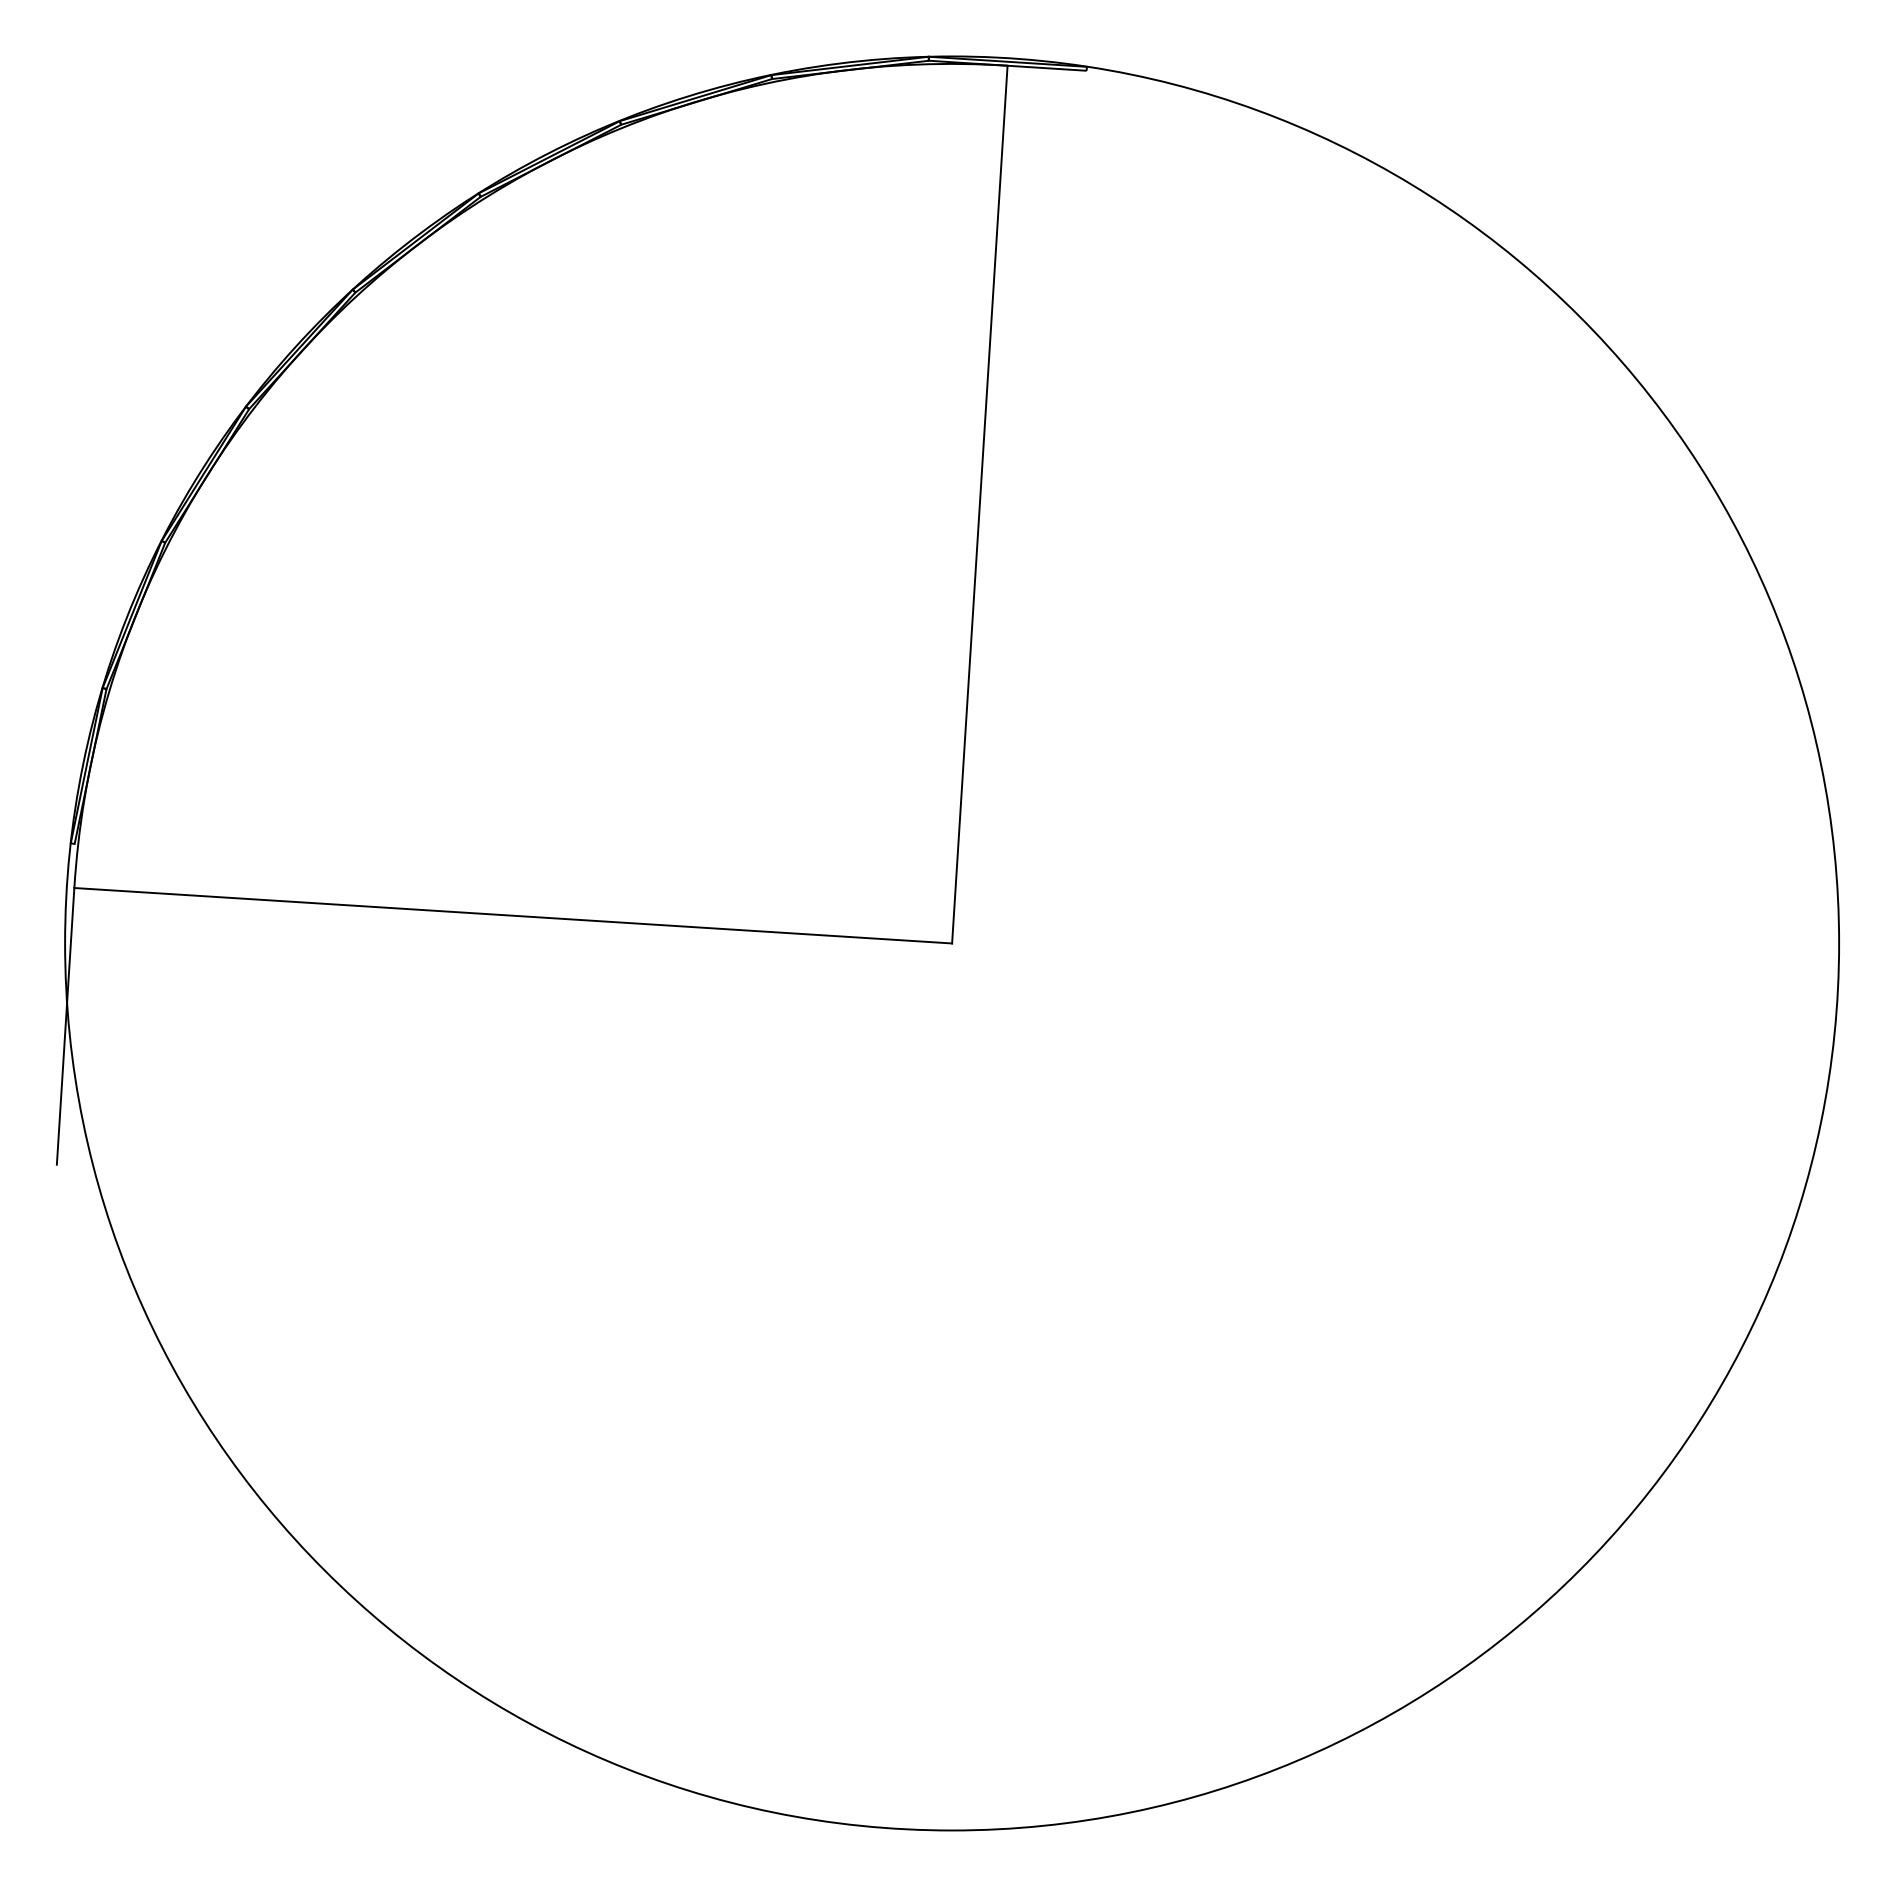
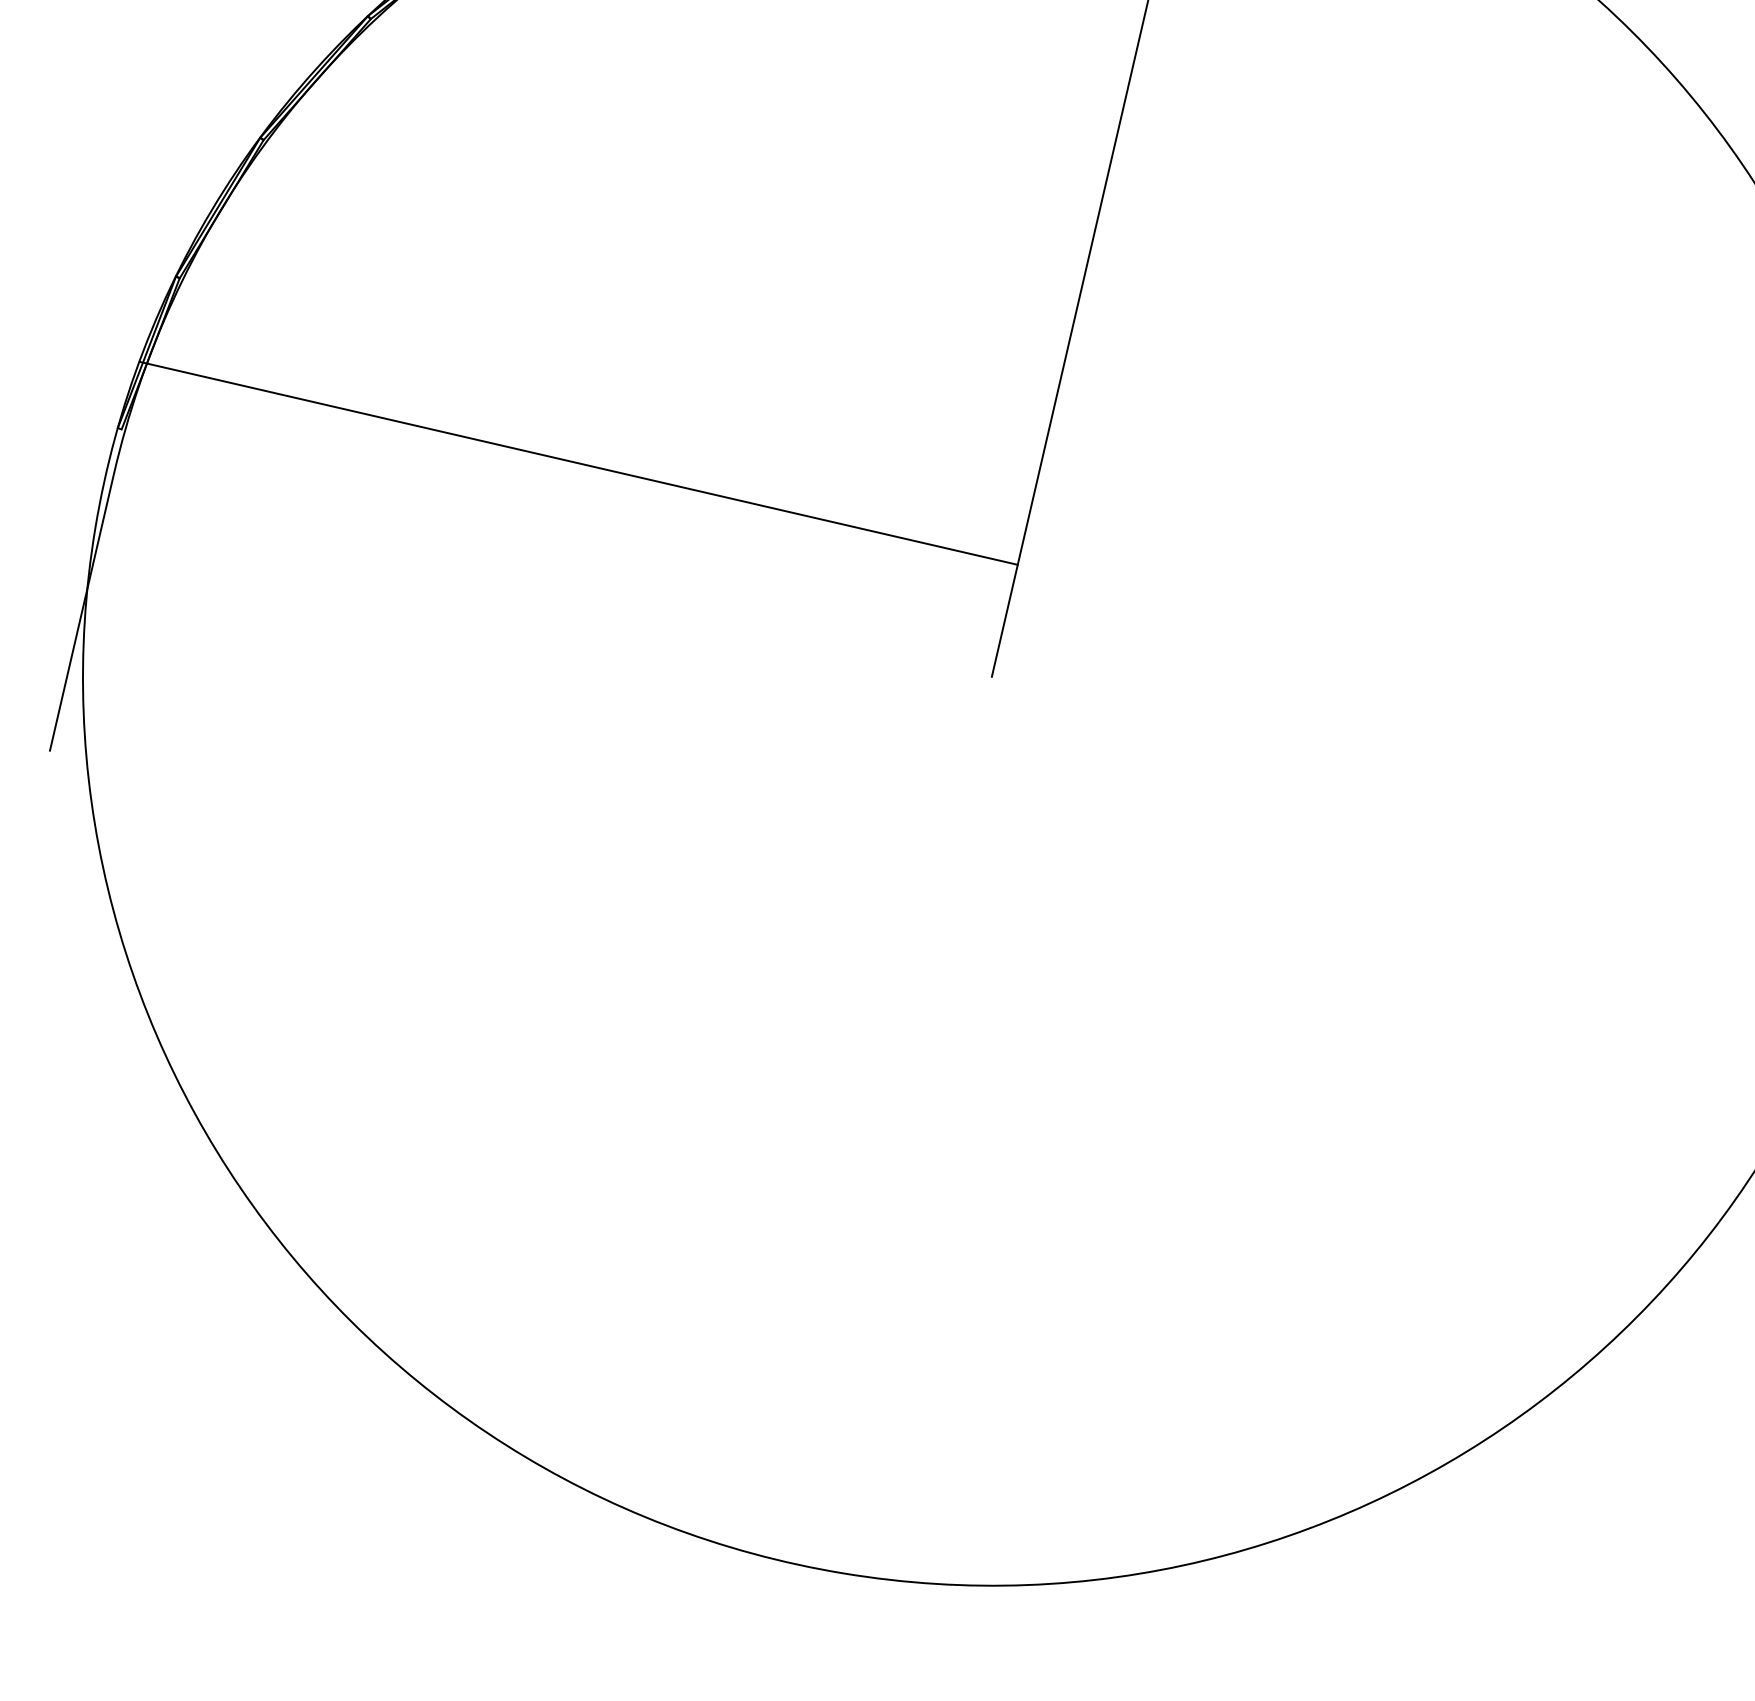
line: (513, 915) -> (579, 463), moved

